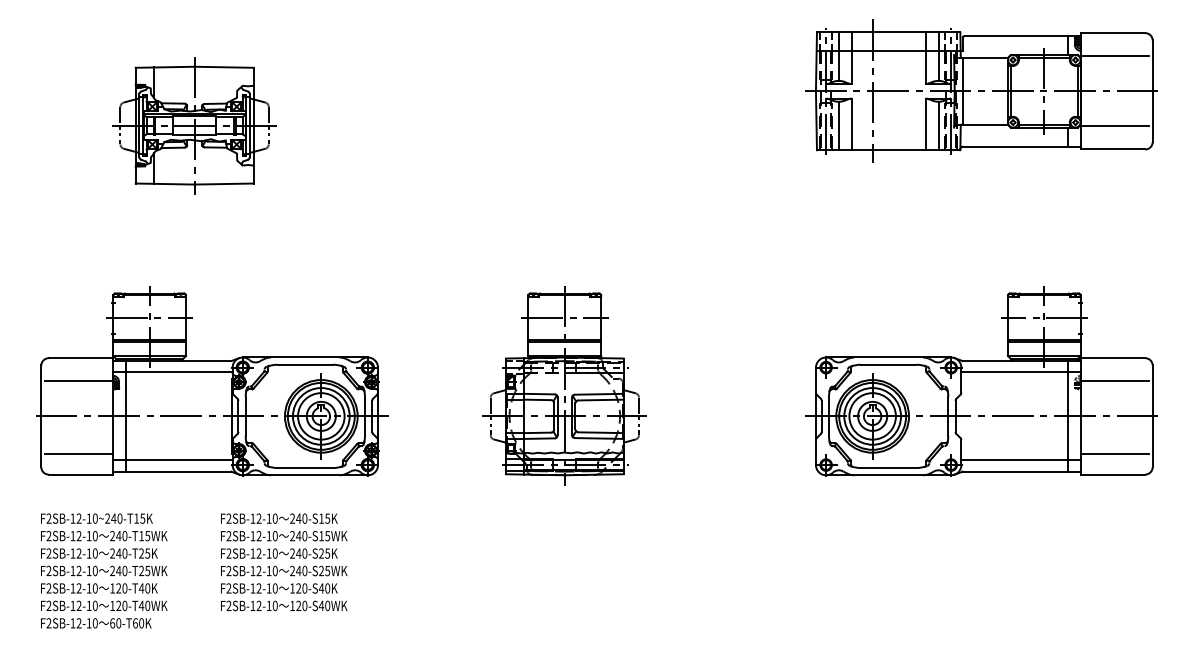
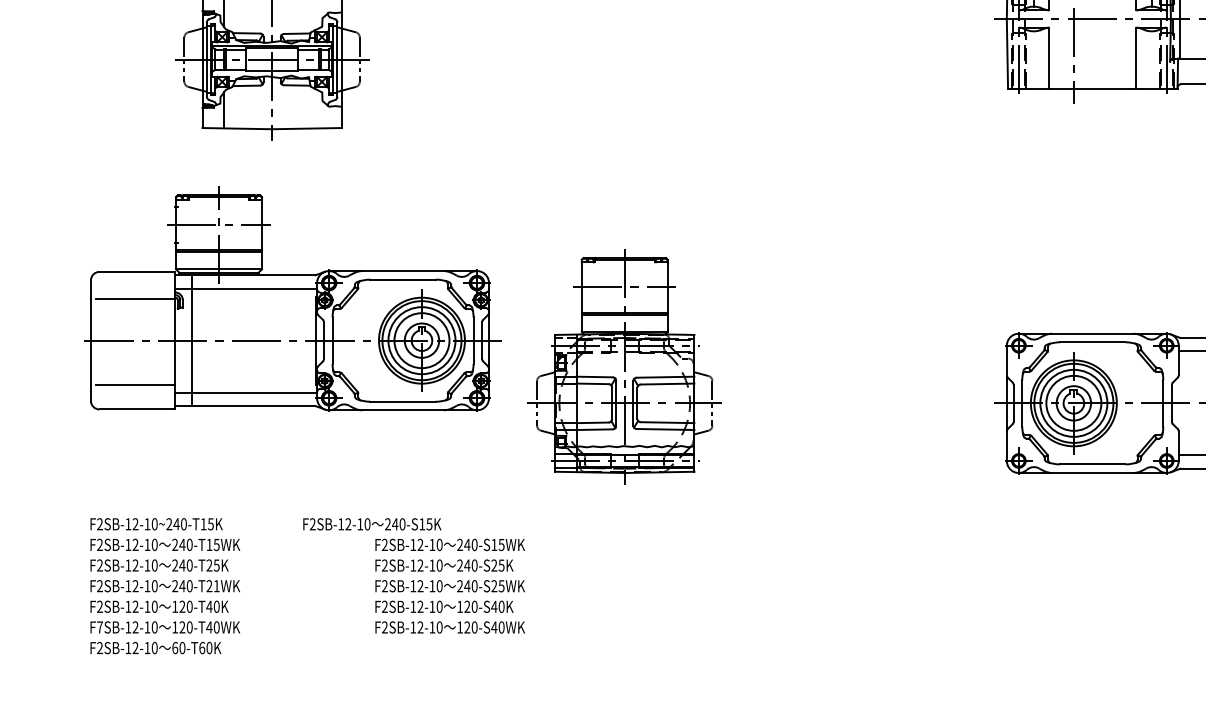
line: (838, 125) -> (1033, 59), removed
line: (938, 125) -> (1151, 59), removed
part: (212, 381) -> (293, 299), moved
part: (564, 385) -> (624, 366), moved
text: (147, 571) -> (216, 586), 240-T25WK -> 240-T21WK
text: (284, 571) -> (450, 586), moved
text: (48, 605) -> (99, 626), F2SB-12-10 -> F7SB-12-10

